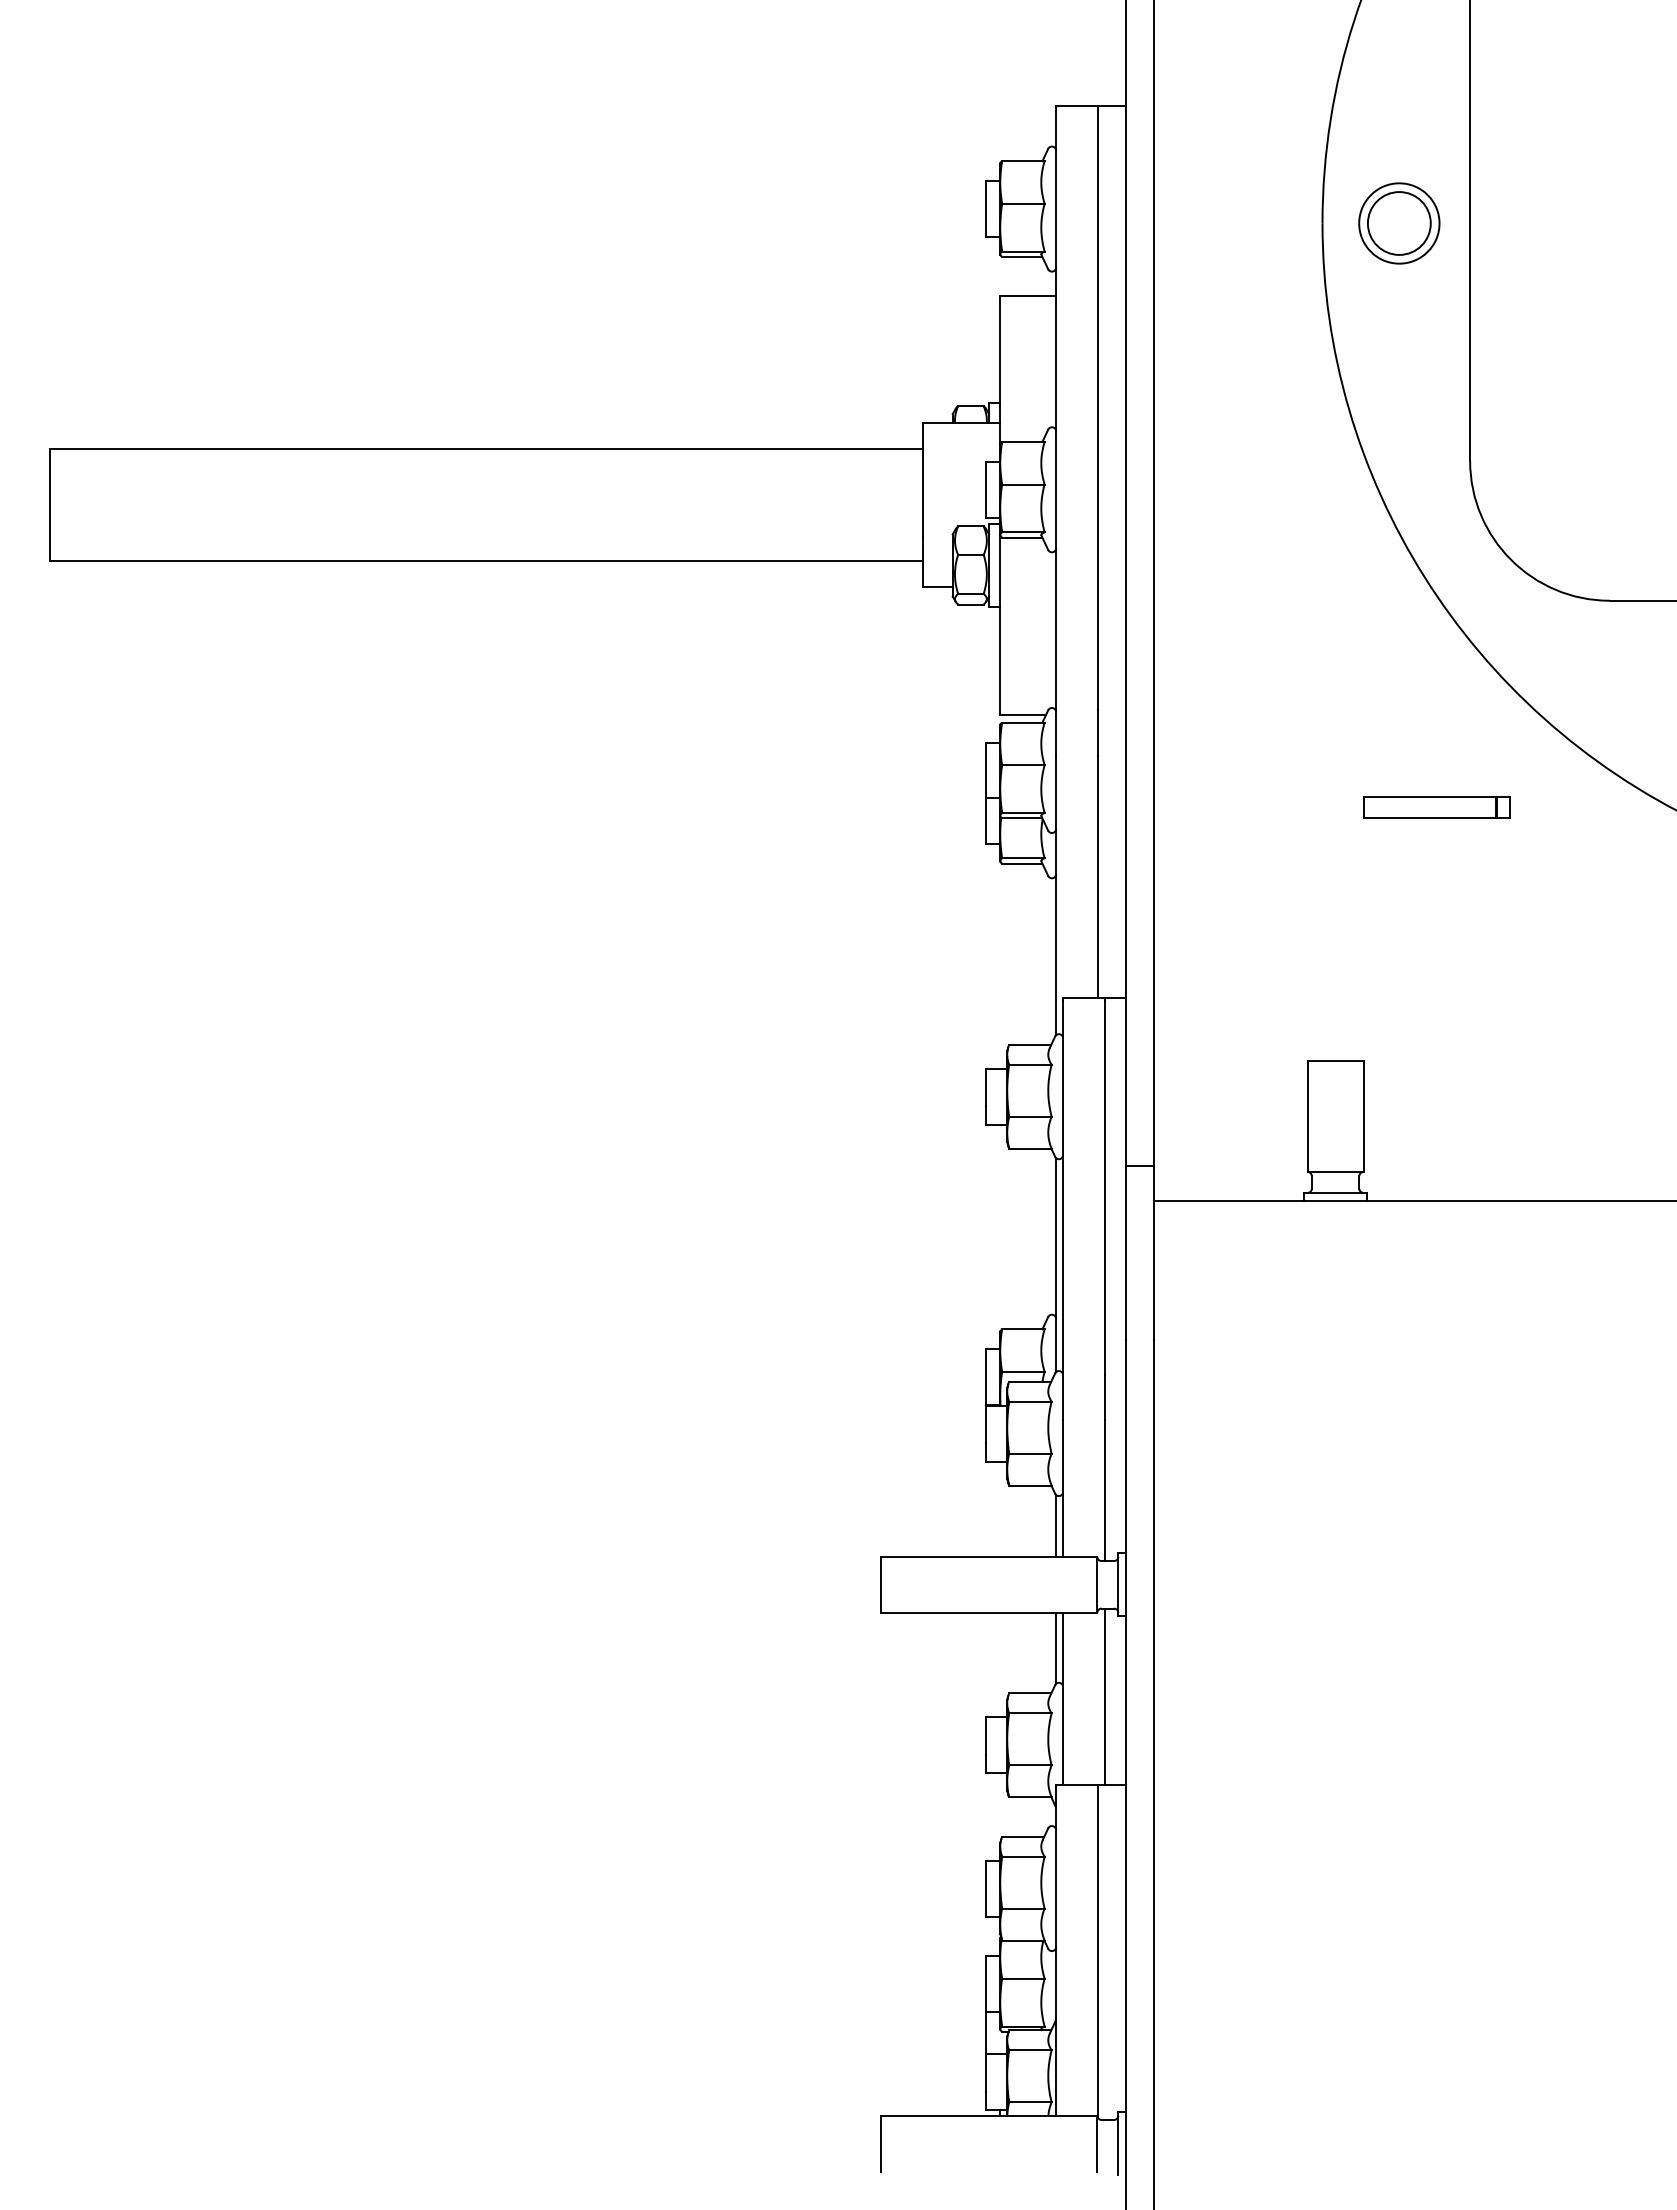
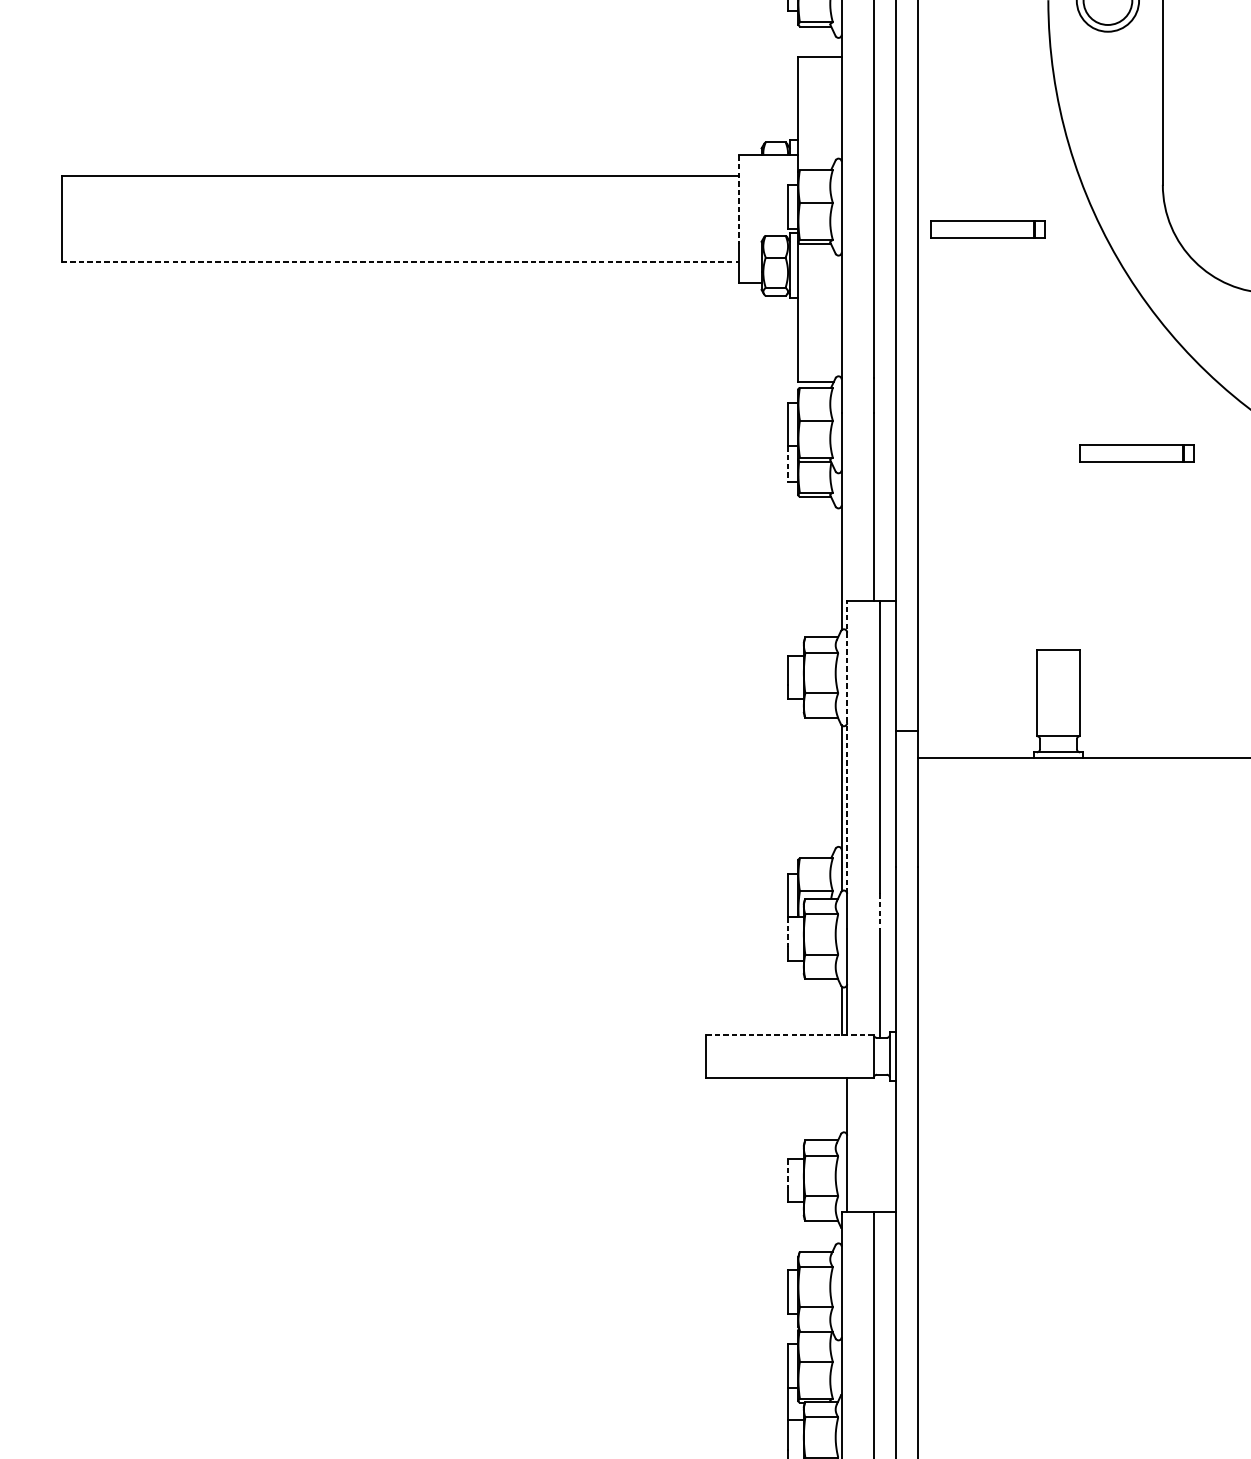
line: (923, 480) -> (738, 199), solid -> dashed
part: (1244, 518) -> (987, 229), added
line: (486, 561) -> (400, 262), solid -> dashed
line: (986, 821) -> (787, 464), solid -> dashed
line: (1063, 1187) -> (847, 748), solid -> dashed
line: (1105, 1397) -> (880, 911), solid -> dashed
line: (986, 1424) -> (787, 931), solid -> dashed
line: (989, 1556) -> (790, 1034), solid -> dashed
line: (1056, 1647) -> (842, 1104), removed
line: (1105, 1696) -> (880, 1142), removed
line: (986, 1736) -> (787, 1173), solid -> dashed

